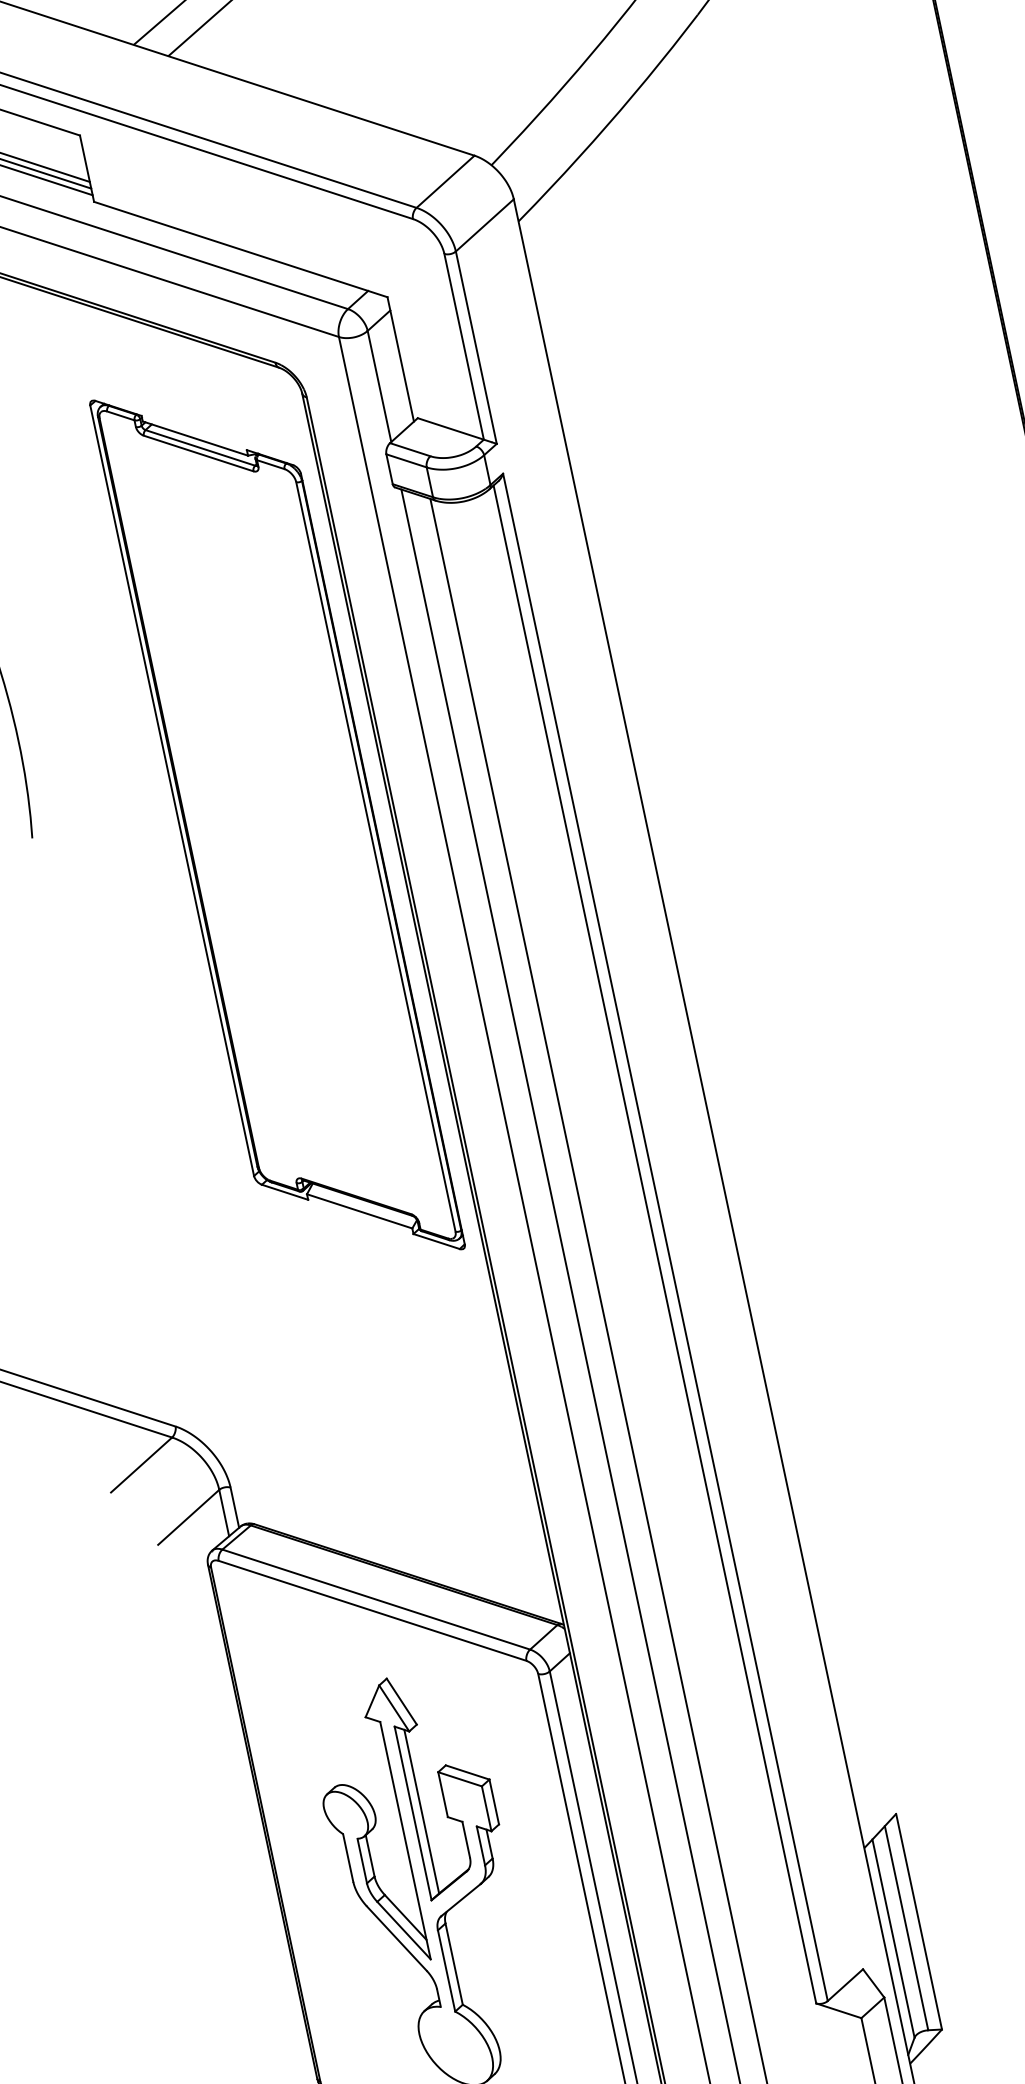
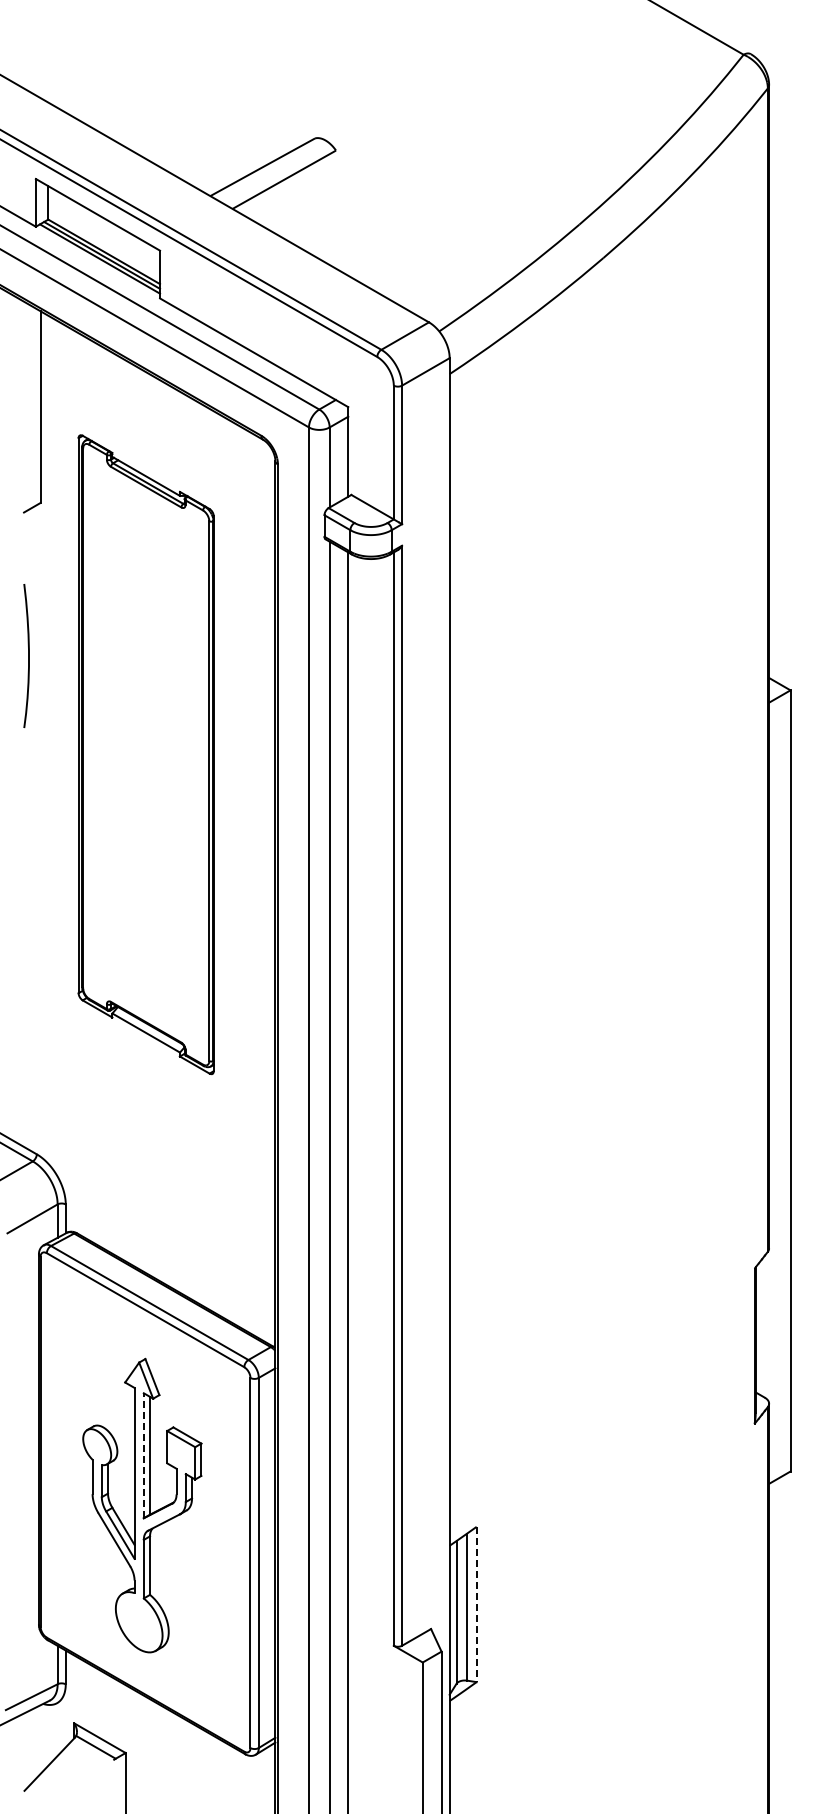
part: (276, 824) -> (145, 754), moved
line: (412, 1813) -> (143, 1455), solid -> dashed
line: (918, 1921) -> (476, 1604), solid -> dashed

